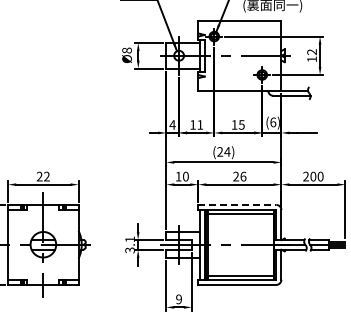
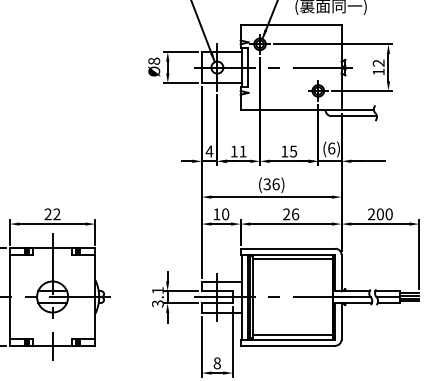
text: (223, 151) -> (271, 183), (24) -> (36)
line: (237, 204) -> (288, 248), dashed -> solid
text: (178, 299) -> (216, 363), 9 -> 8

